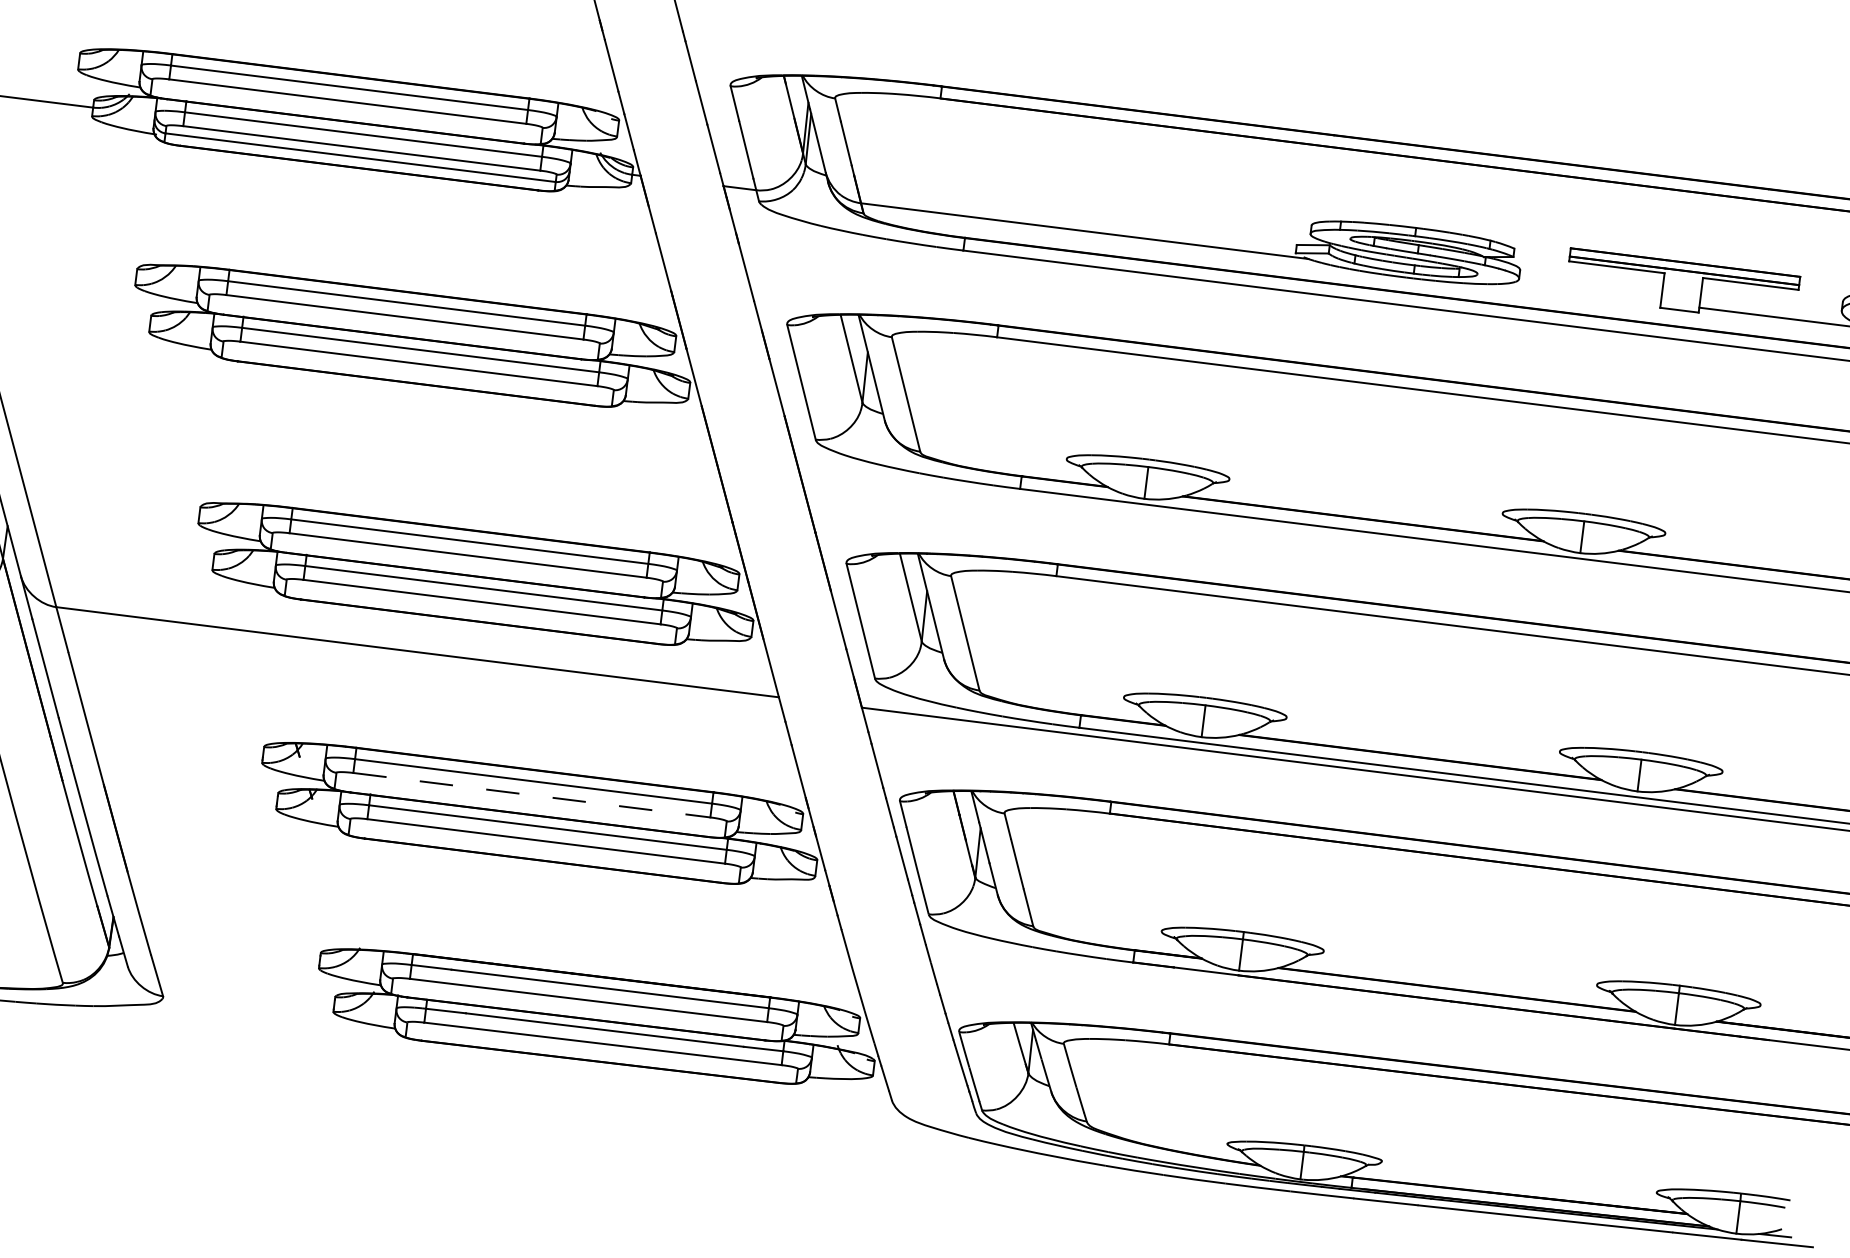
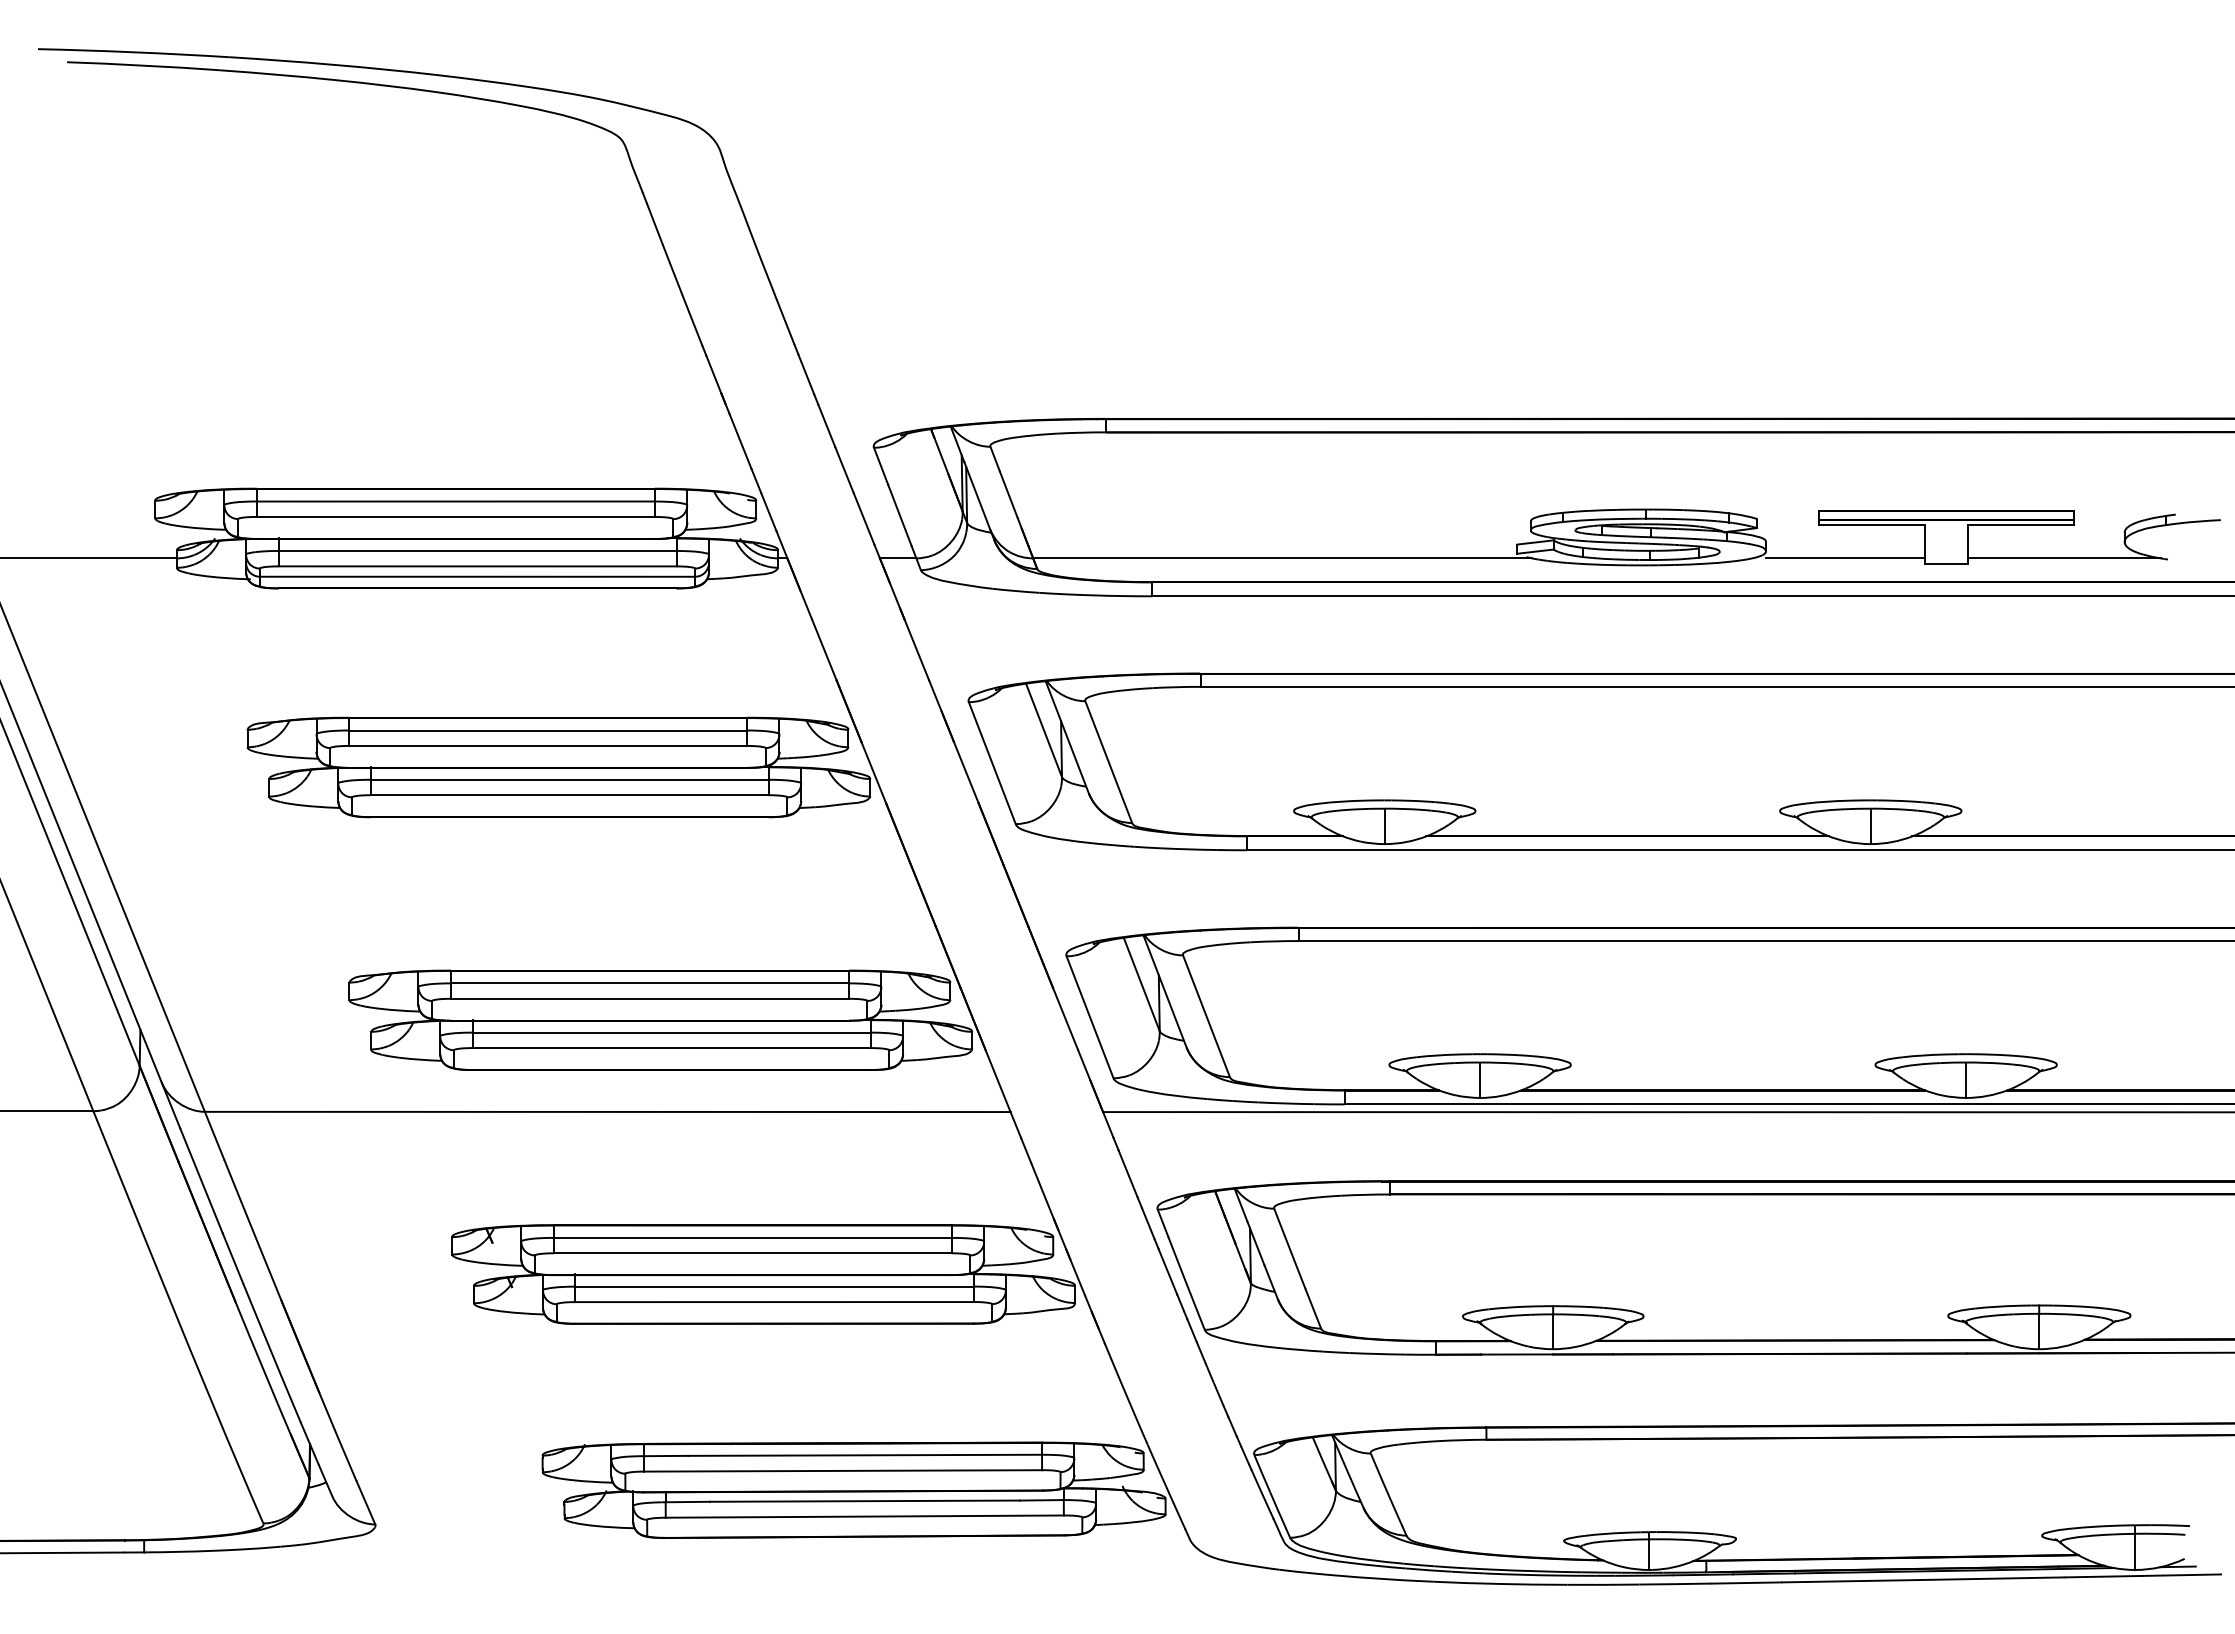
line: (1589, 294) -> (1845, 558), added
line: (532, 795) -> (753, 1253), dashed -> solid

